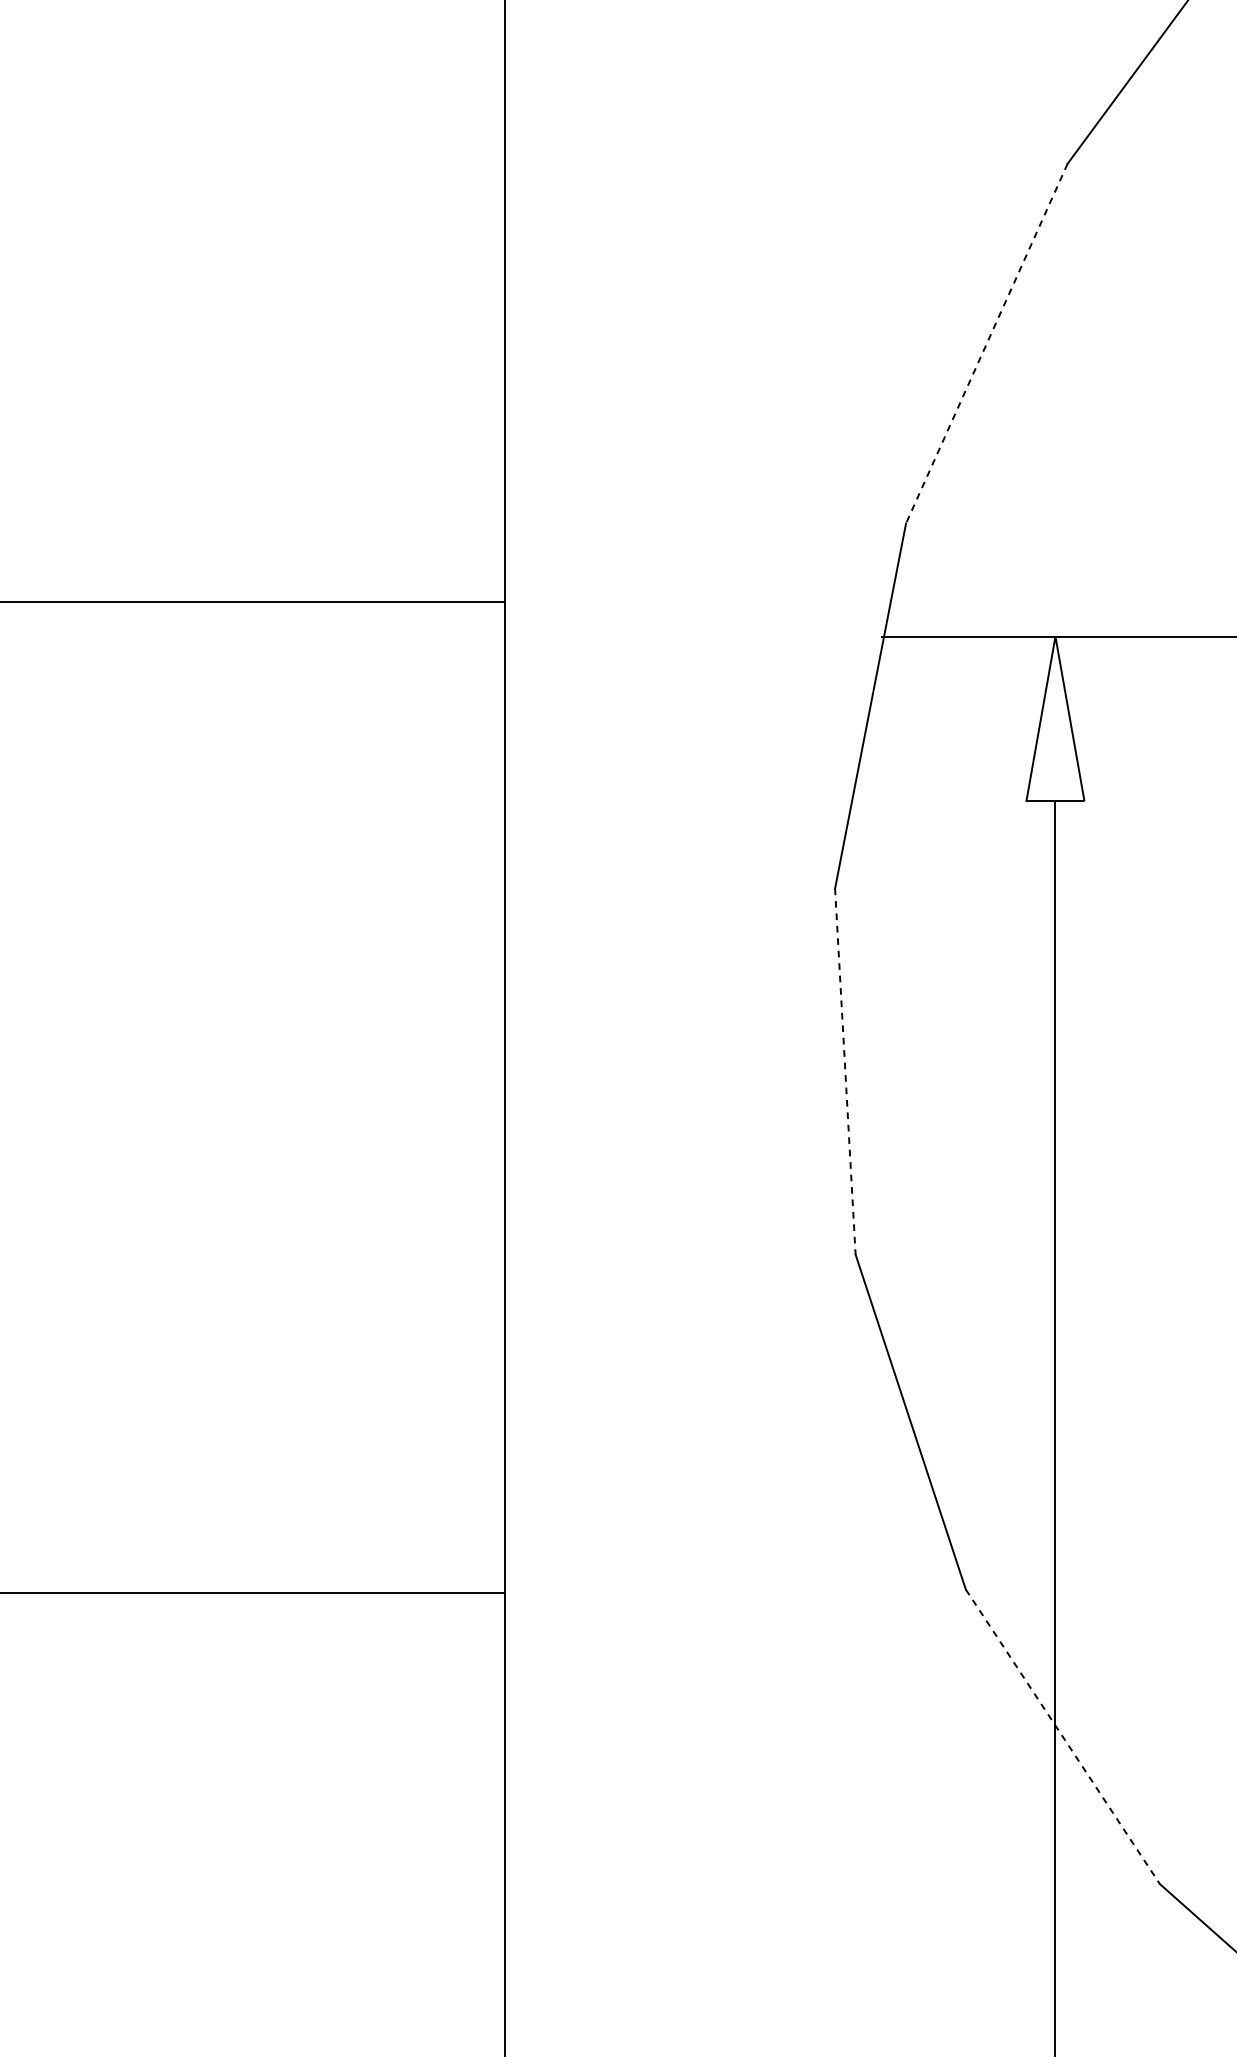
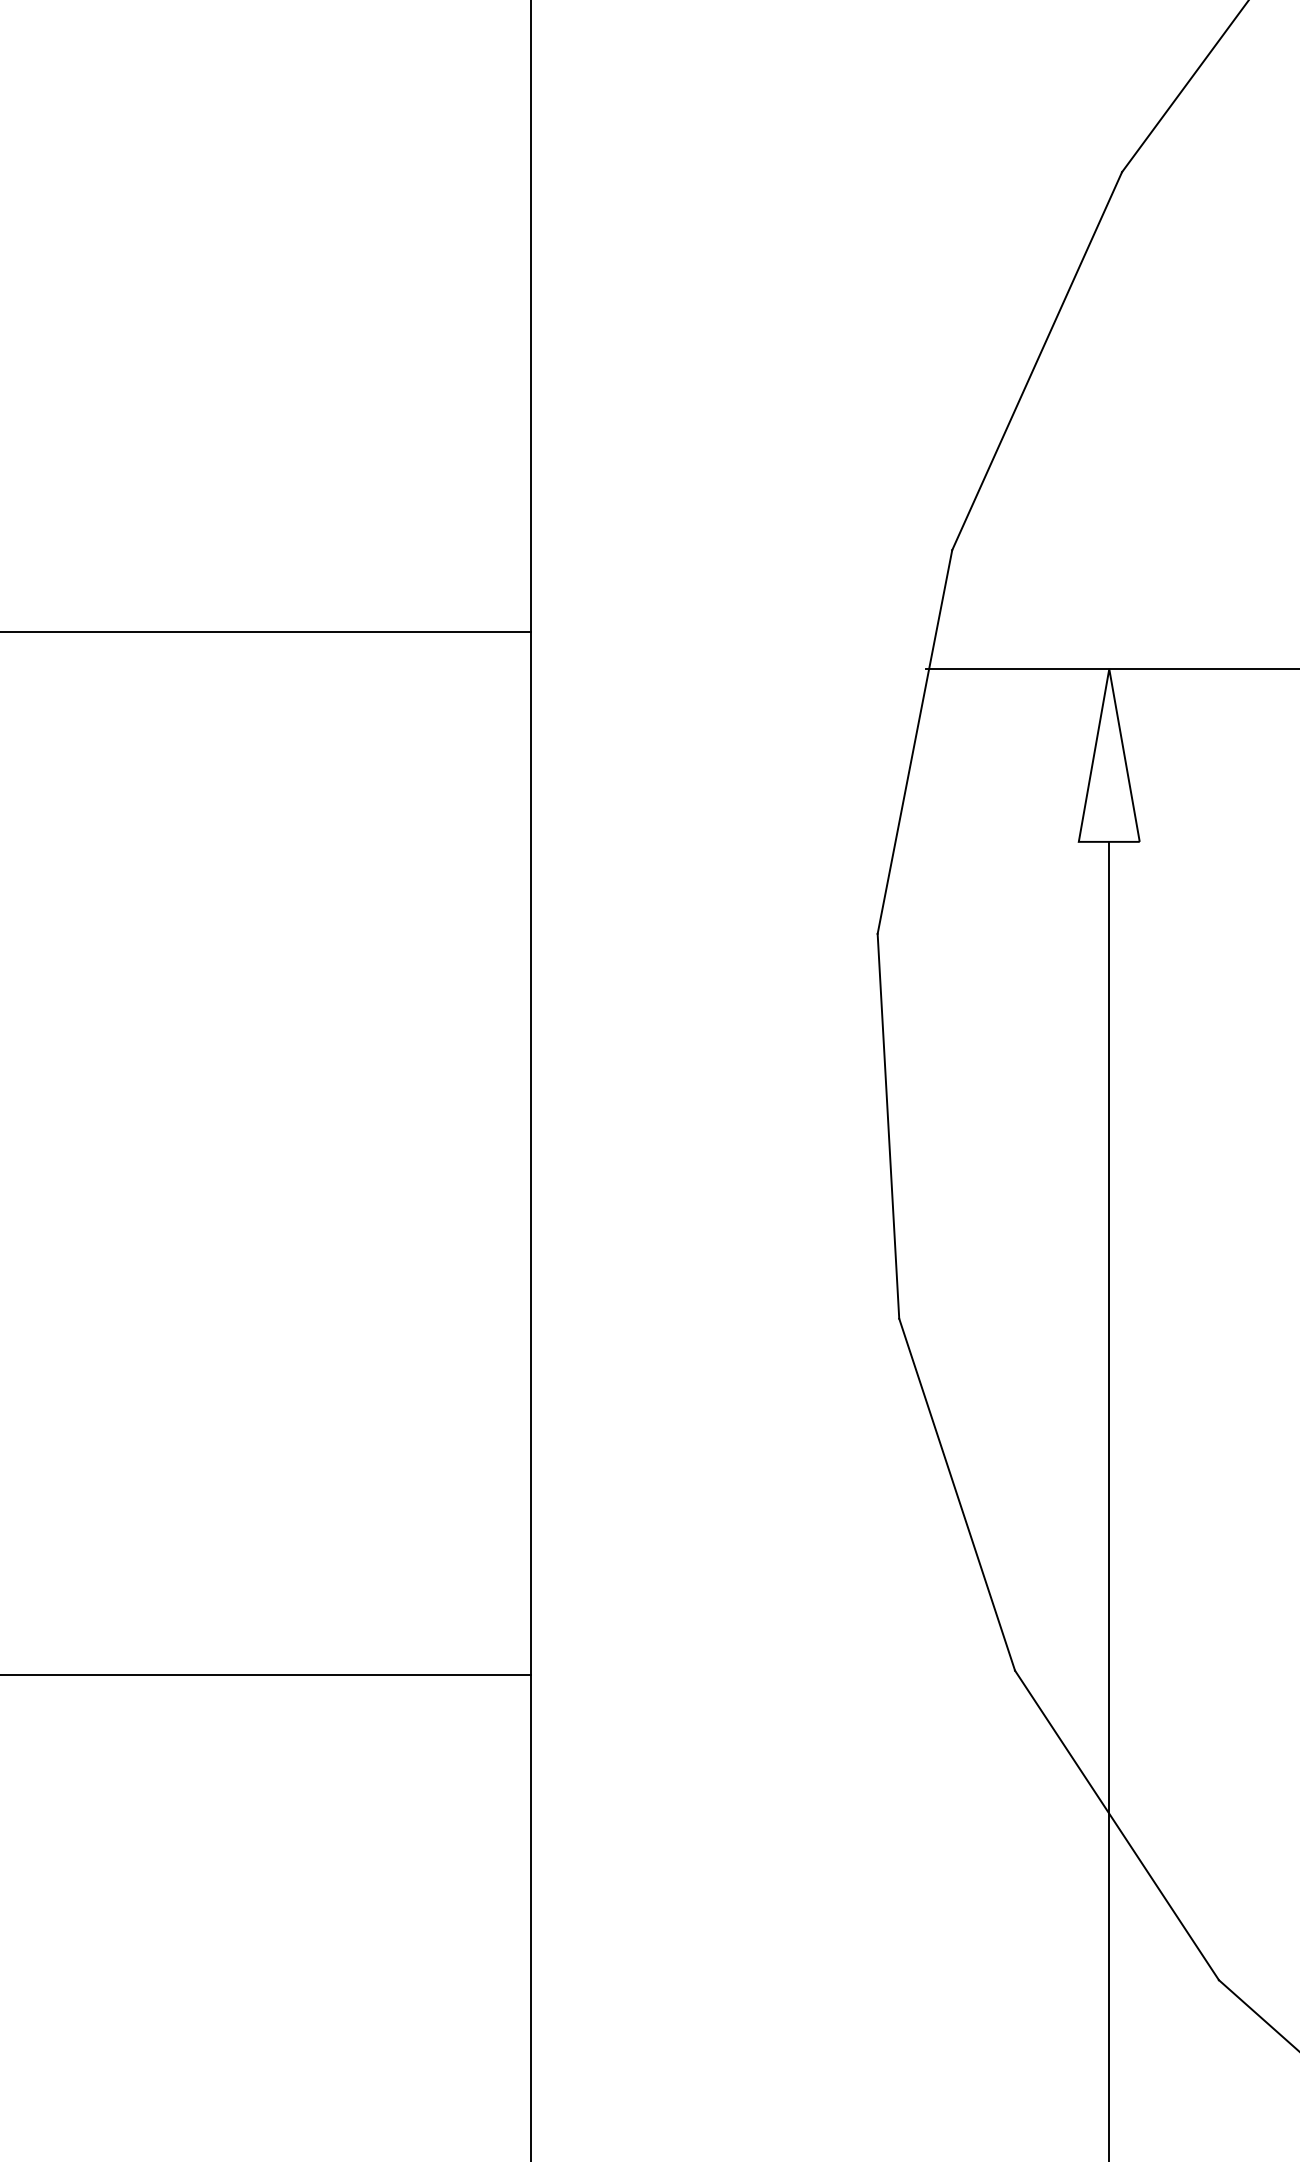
line: (986, 343) -> (1036, 361), dashed -> solid
line: (845, 1071) -> (888, 1126), dashed -> solid
line: (1063, 1736) -> (1117, 1825), dashed -> solid

